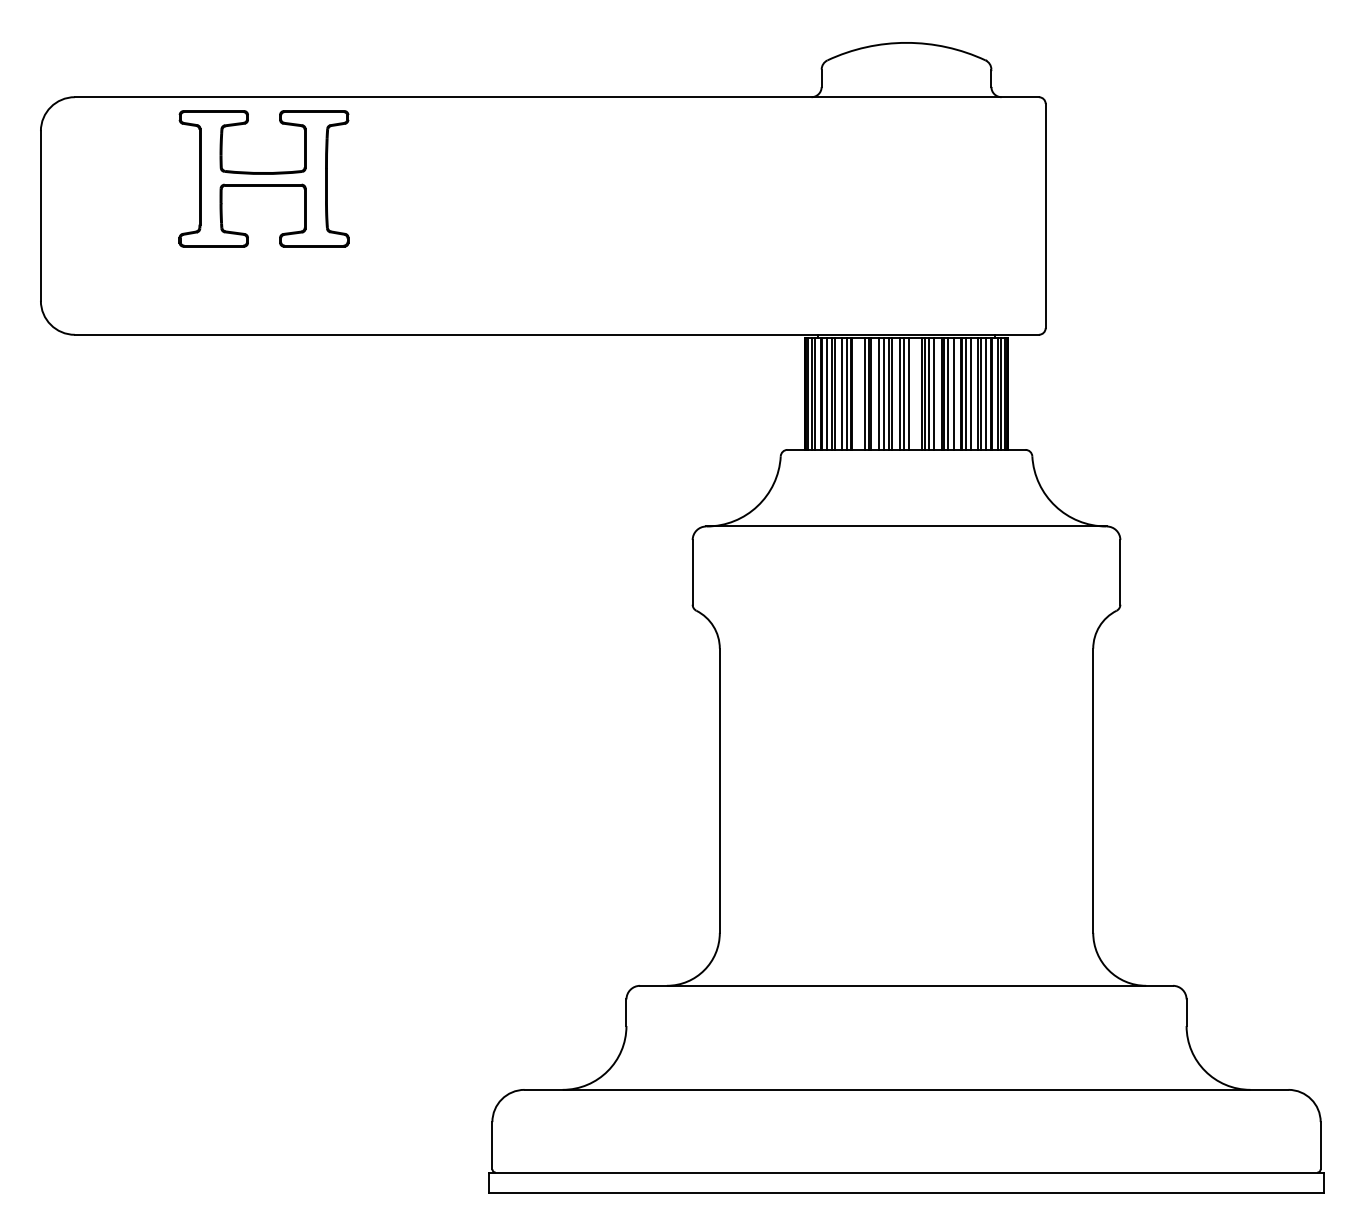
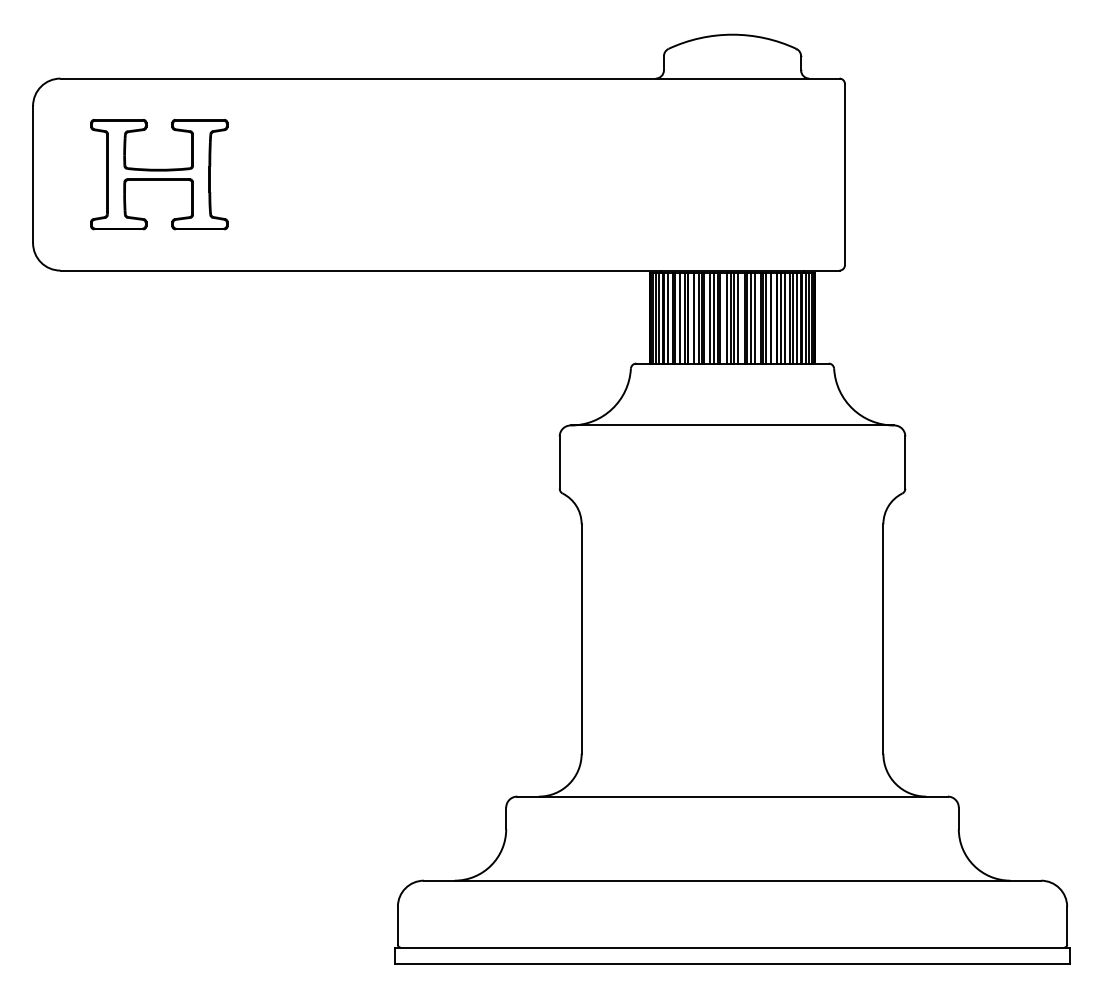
part: (264, 178) -> (159, 174), moved
line: (859, 394) -> (694, 318), added
line: (912, 394) -> (737, 318), added

